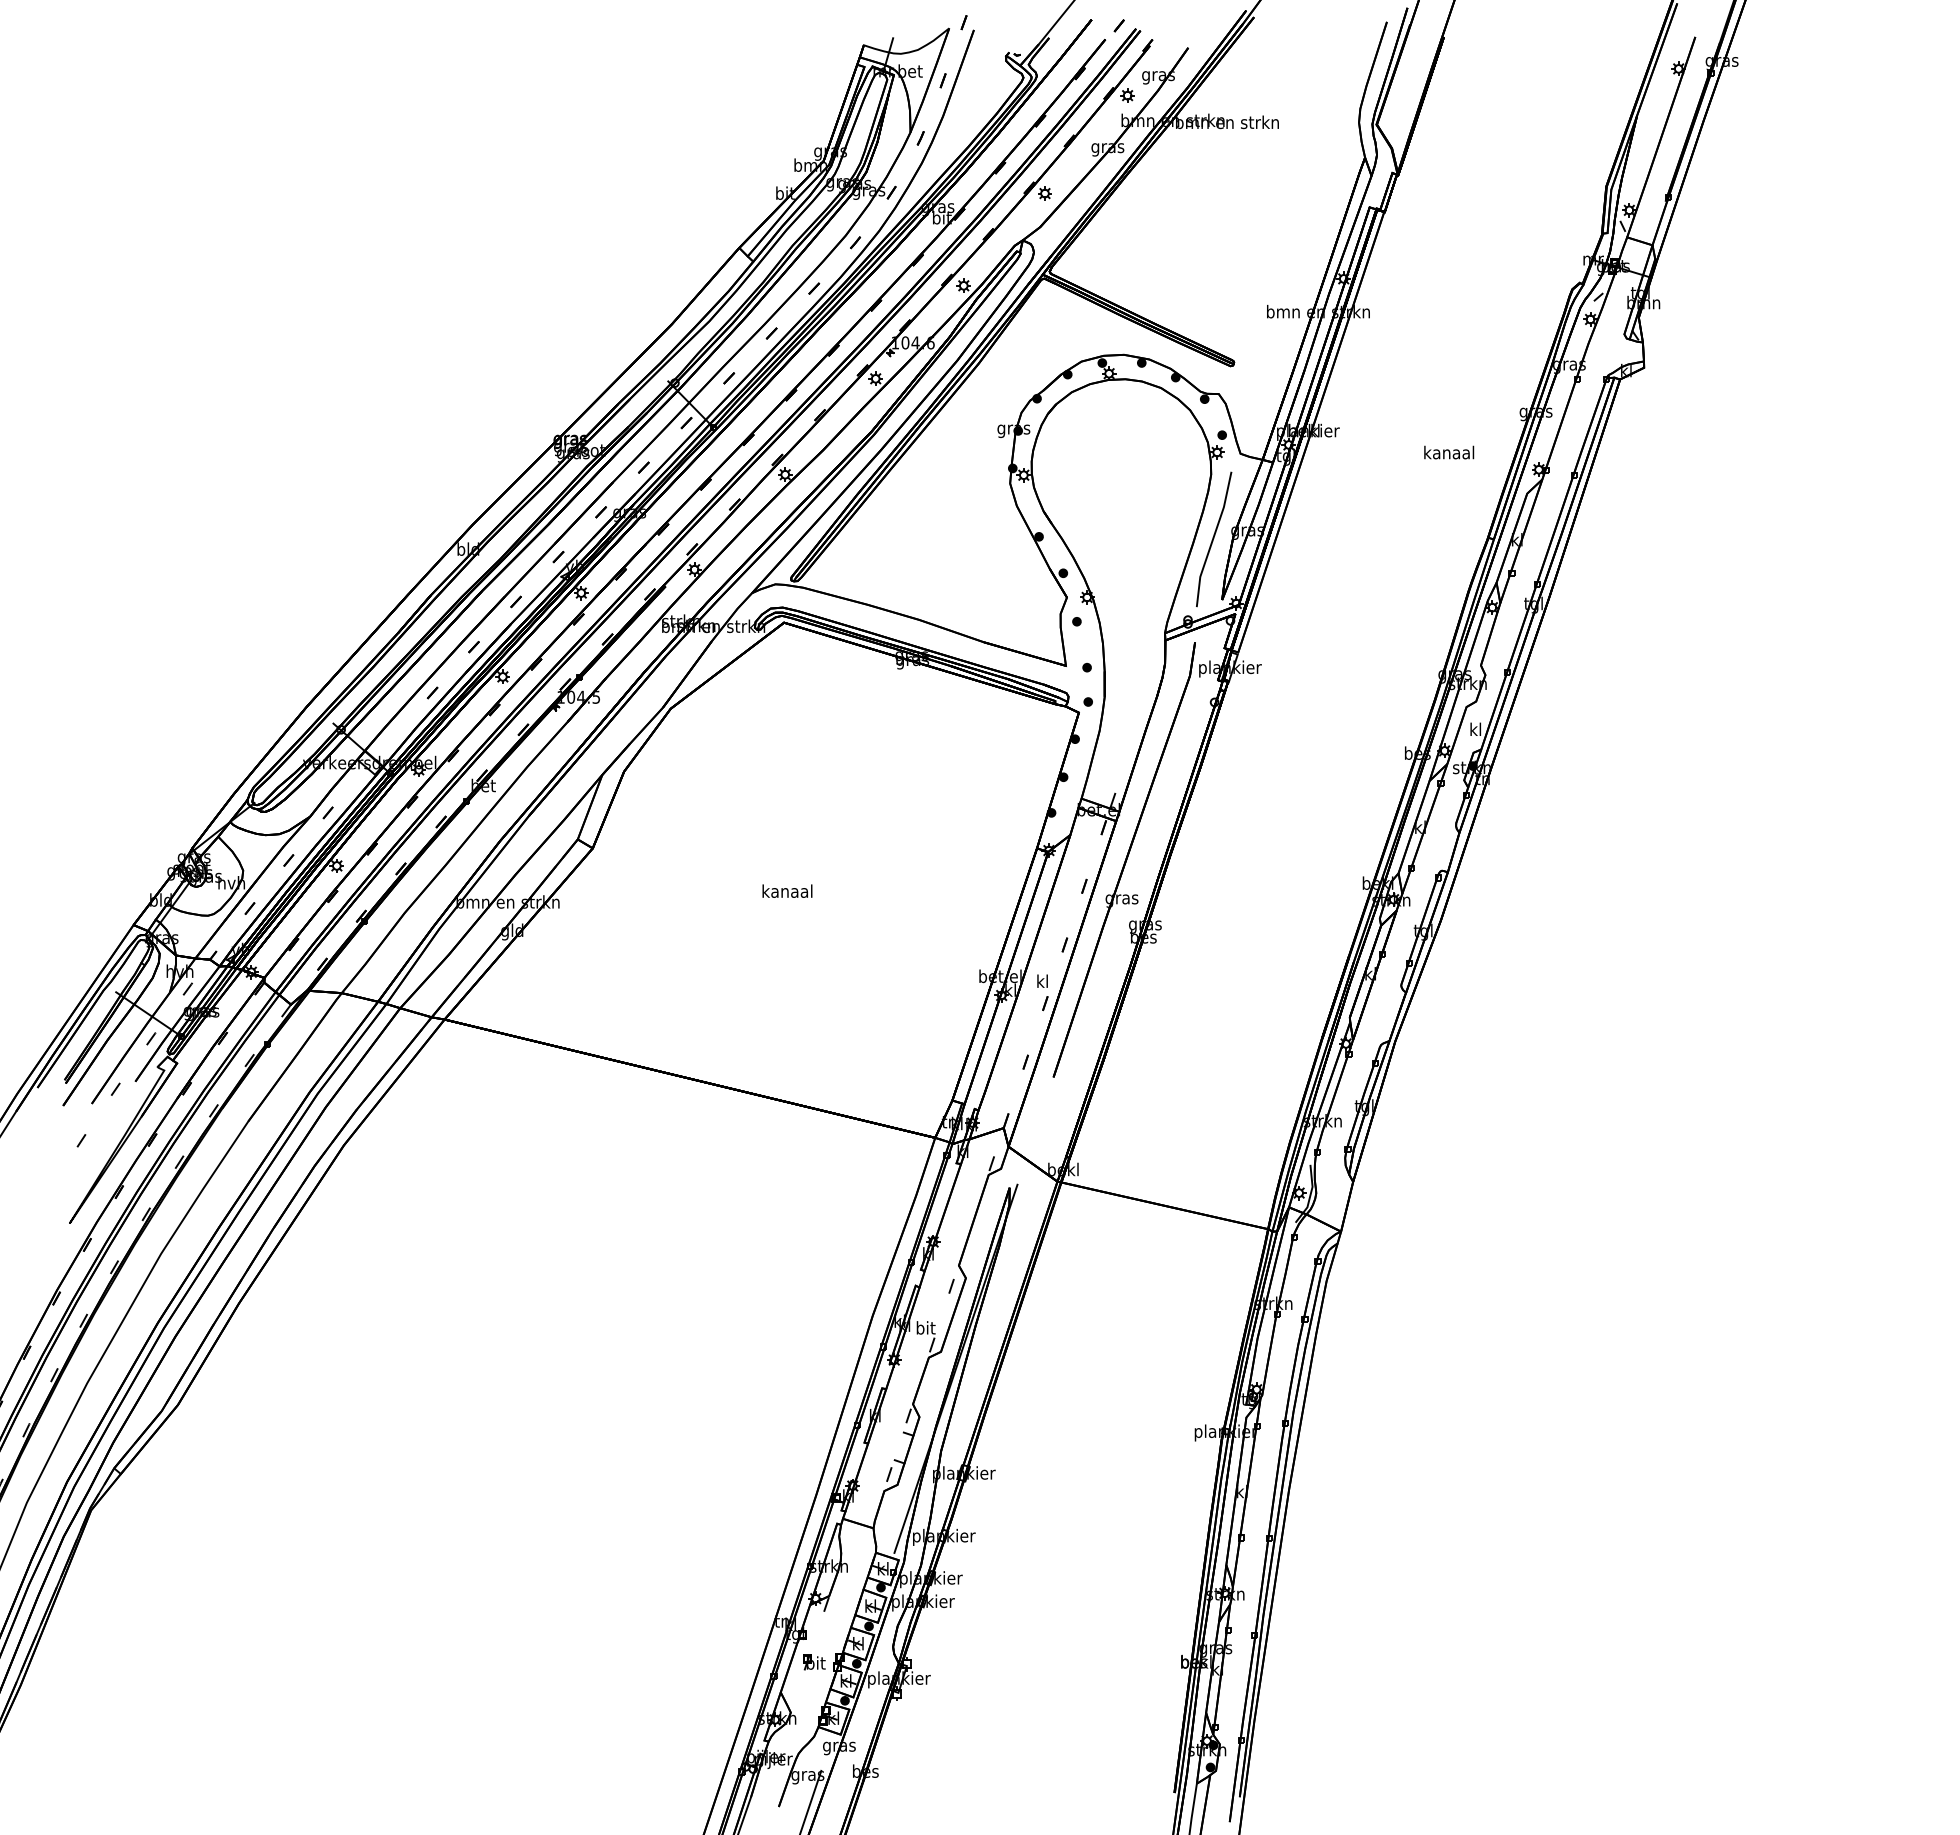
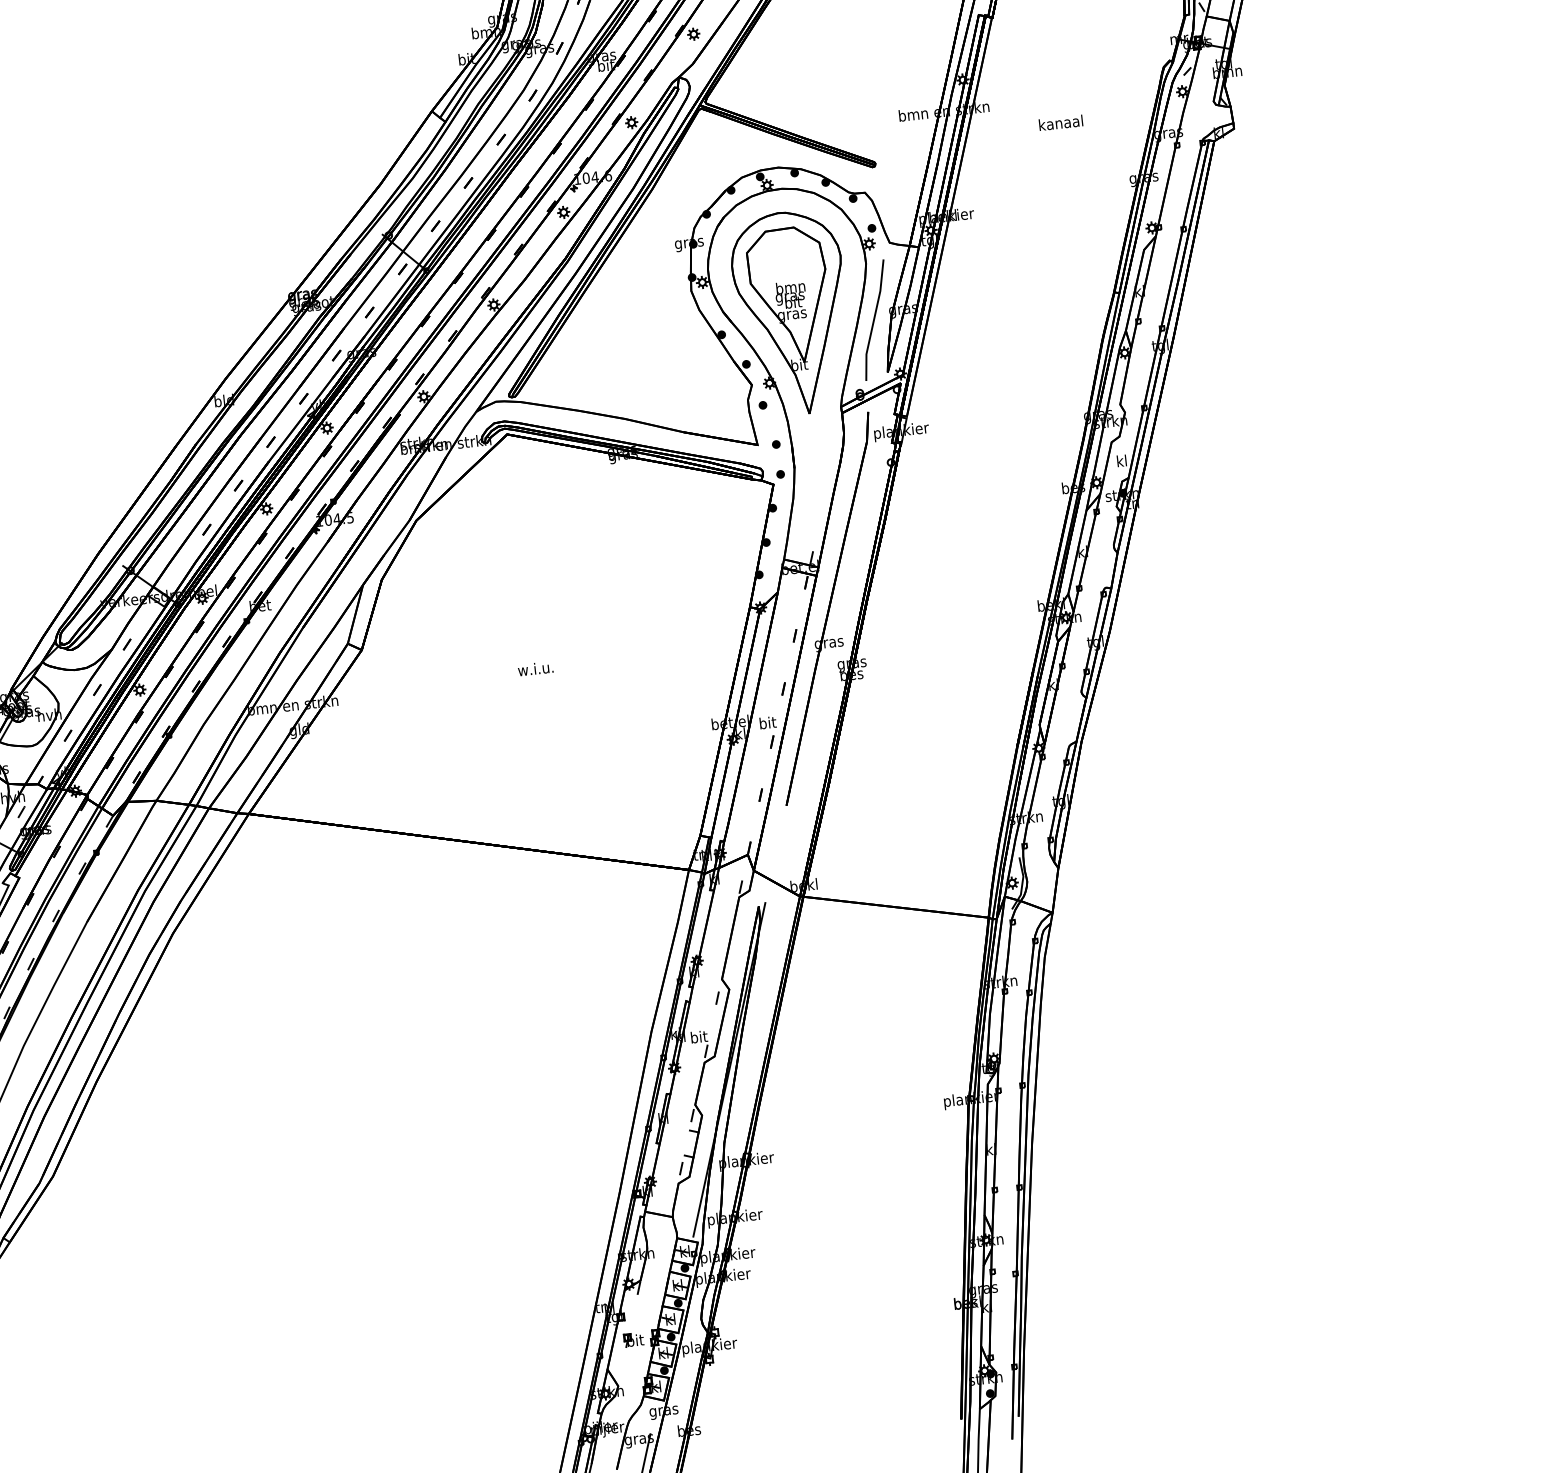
text: (1449, 452) -> (1061, 122), moved
part: (1121, 521) -> (792, 313), added
text: (787, 890) -> (536, 668), kanaal -> w.i.u.
text: (1042, 981) -> (767, 723), kl -> bit

